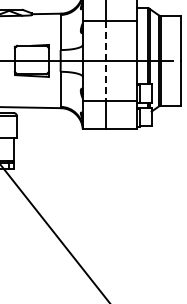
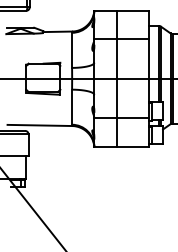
line: (105, 60) -> (116, 78), dashed -> solid

